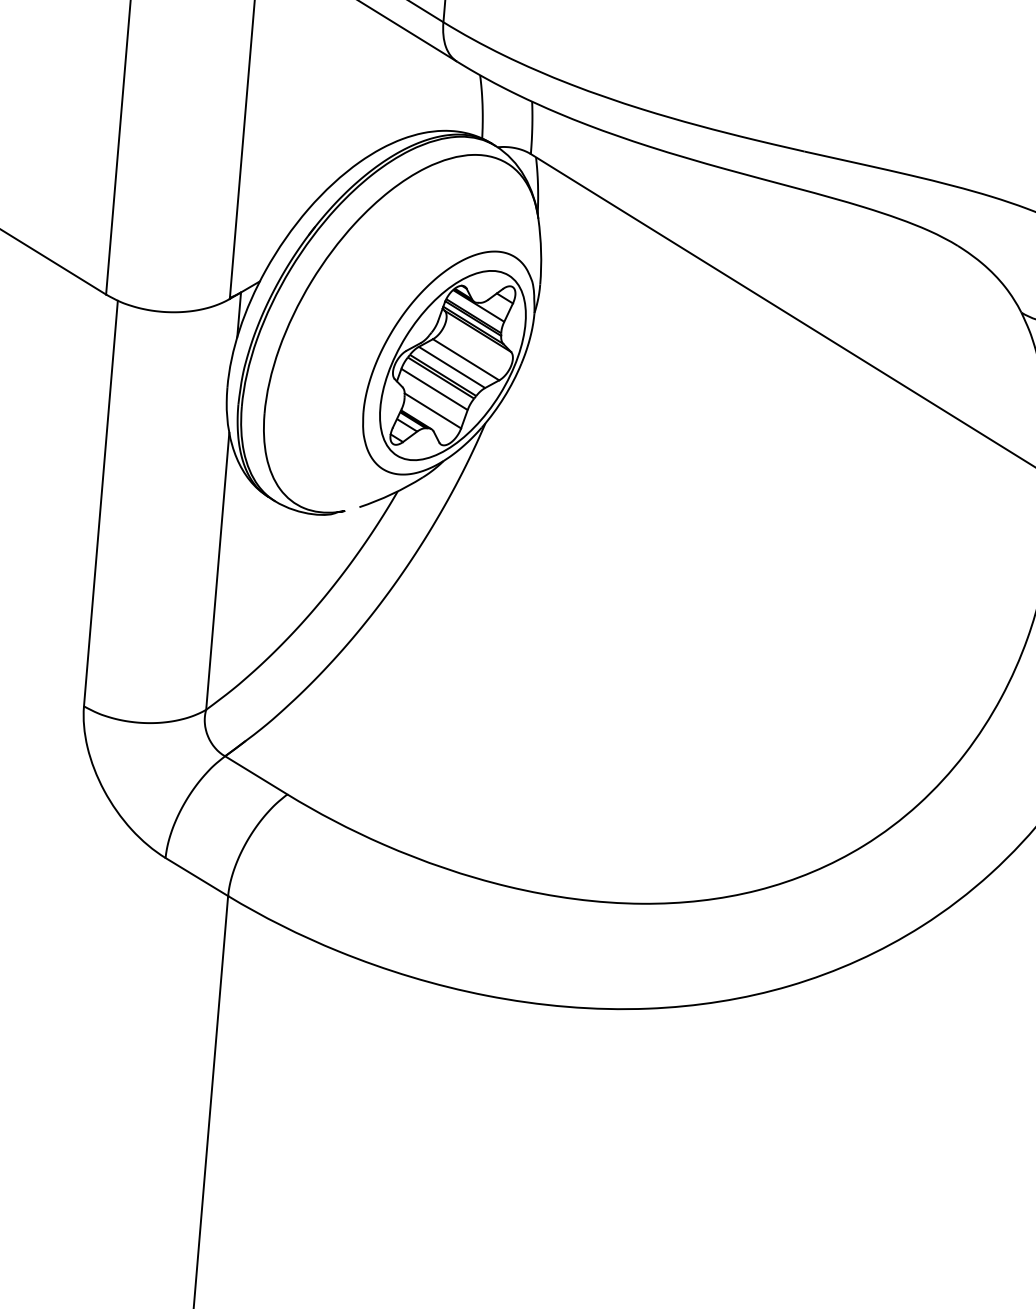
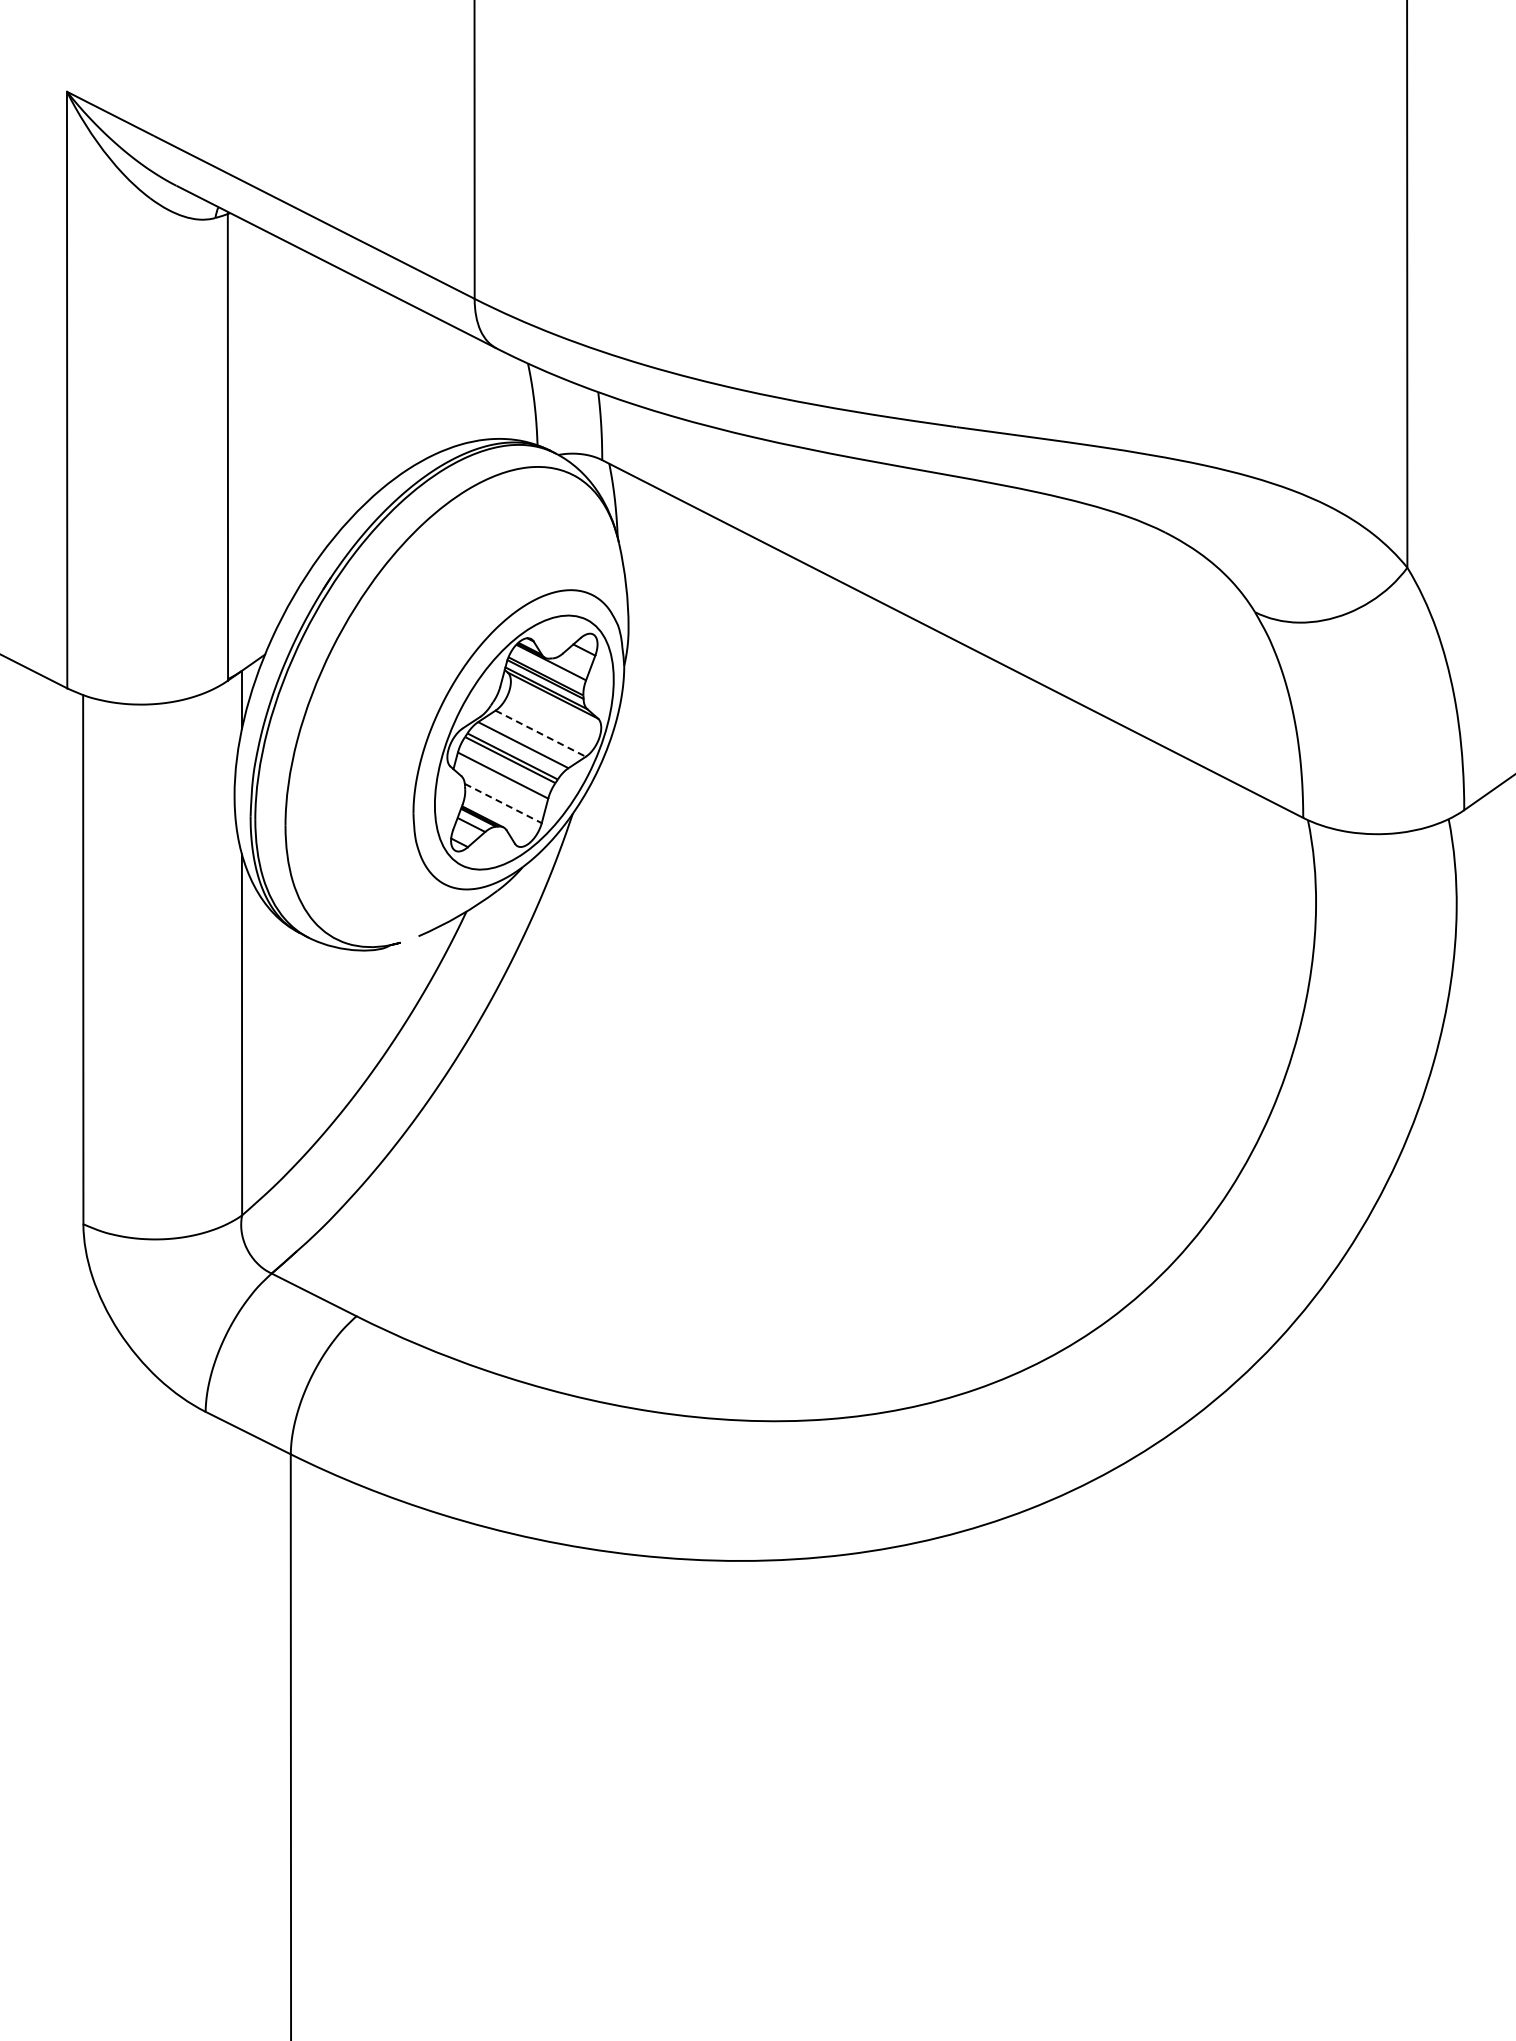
line: (465, 359) -> (540, 733), solid -> dashed
line: (433, 410) -> (503, 803), solid -> dashed

